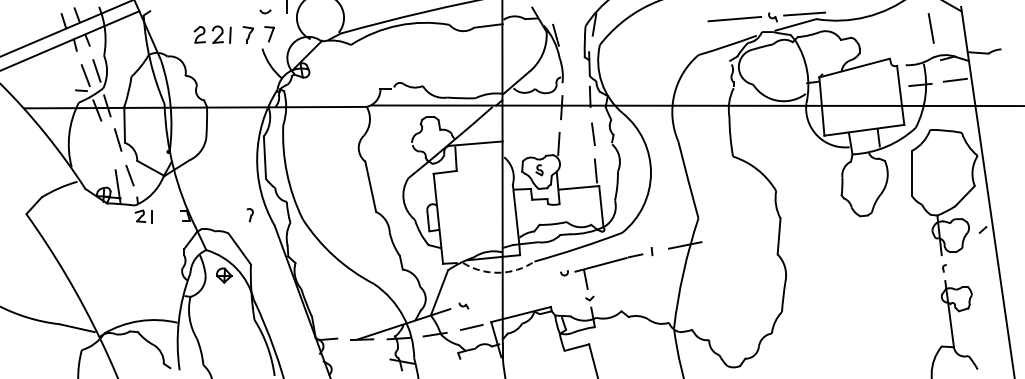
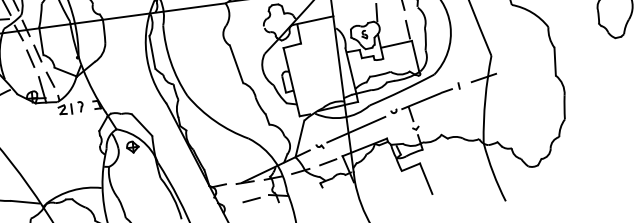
line: (107, 145) -> (30, 58), added
part: (249, 215) -> (80, 107), moved
arc: (499, 272) -> (343, 117), dashed -> solid
line: (513, 289) -> (356, 128), added
line: (367, 362) -> (251, 199), added

